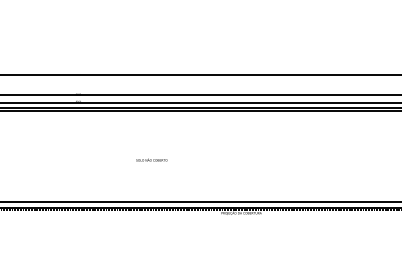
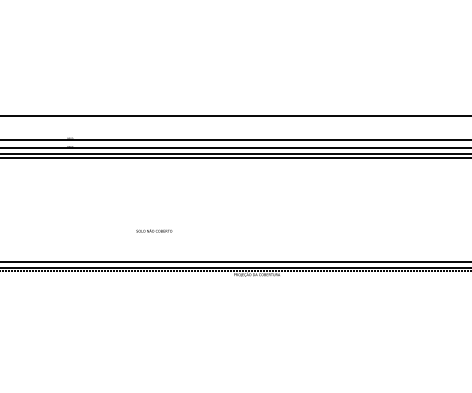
text: (152, 159) -> (154, 230), moved

